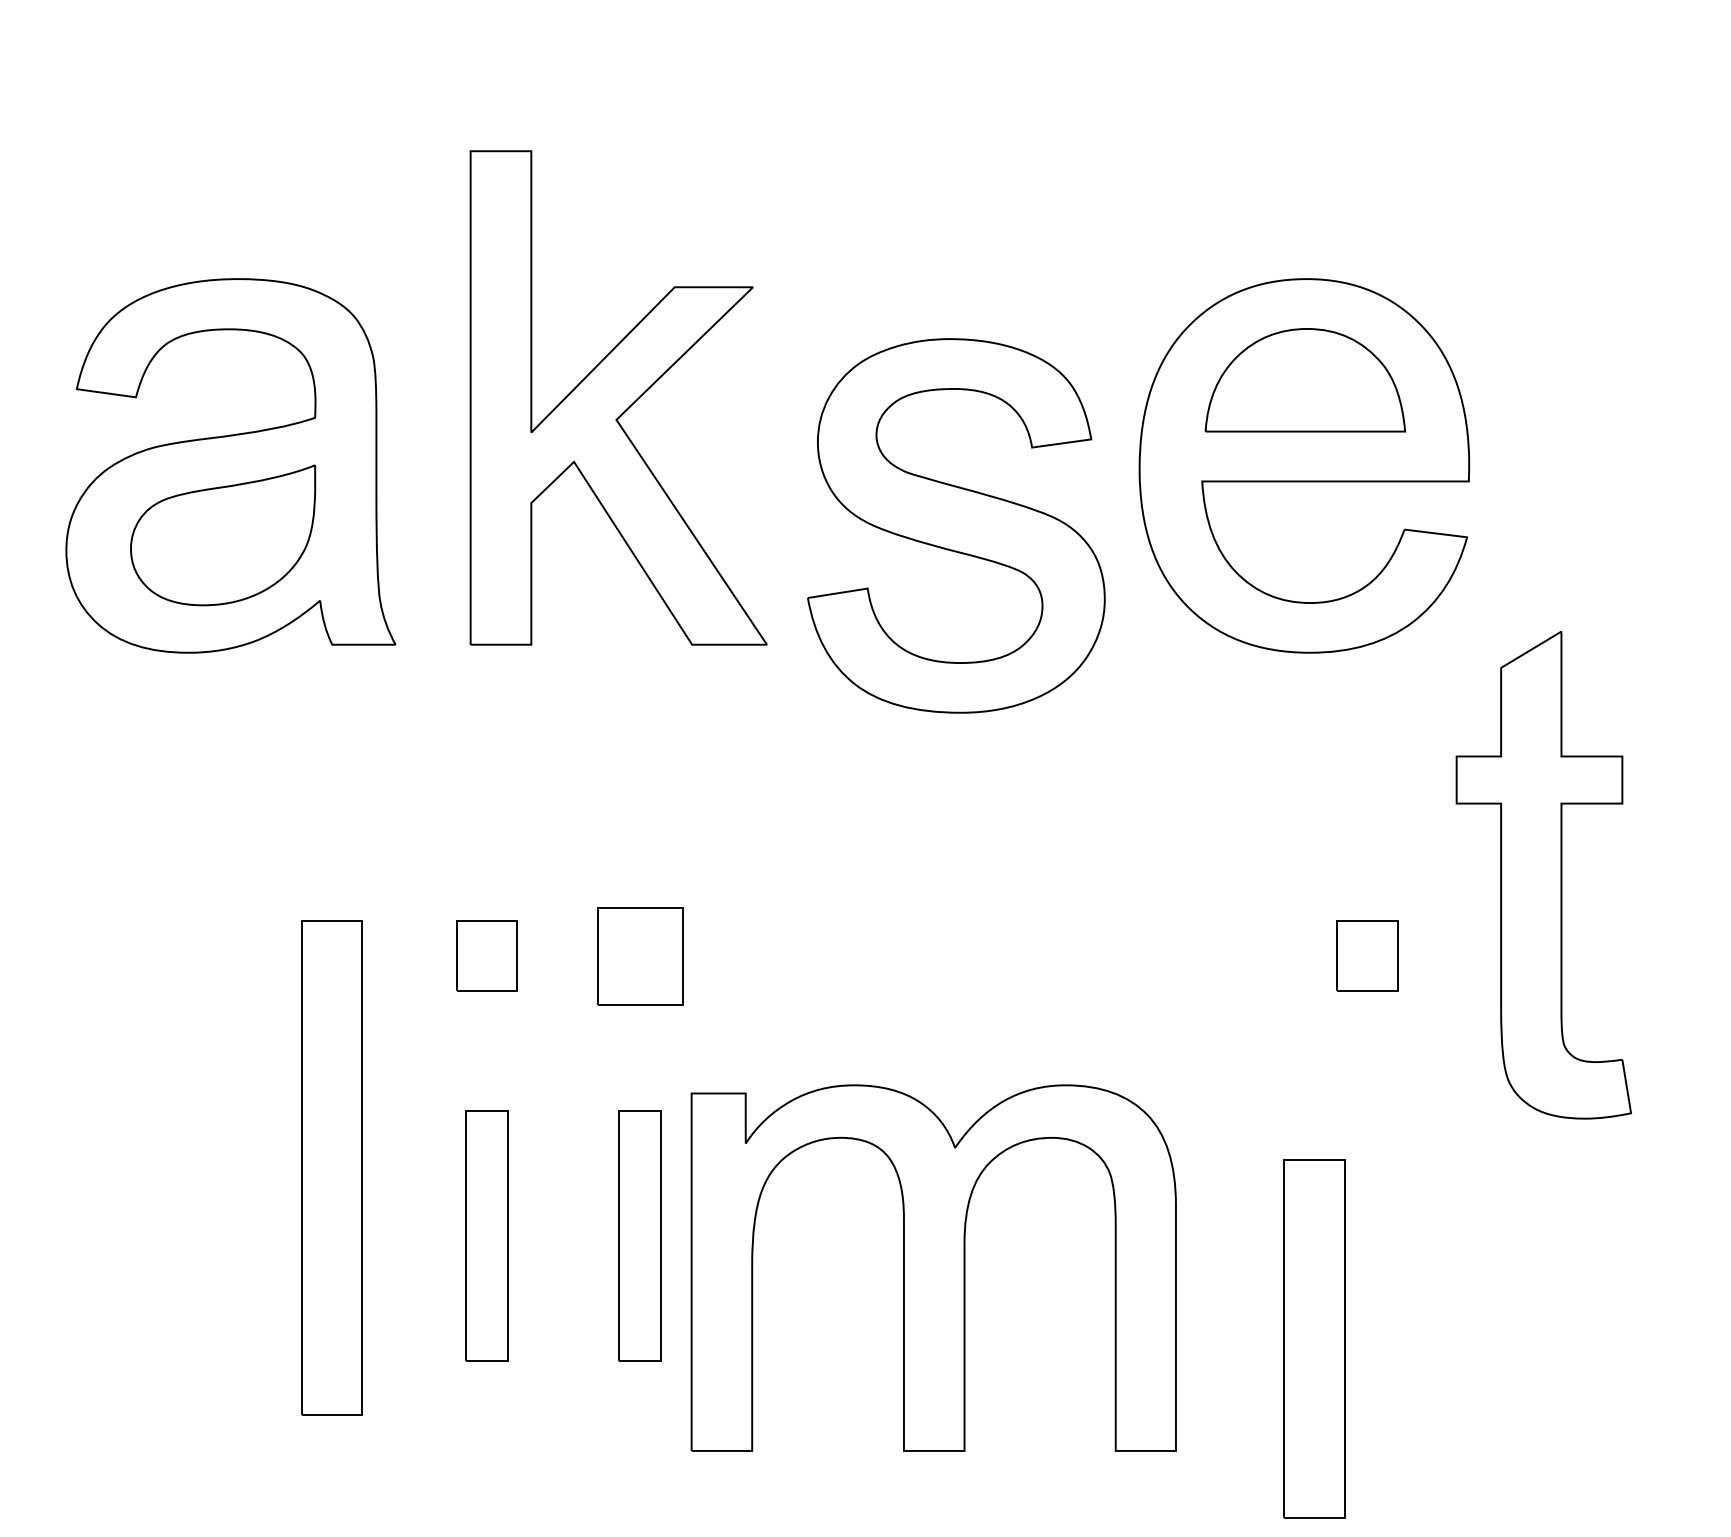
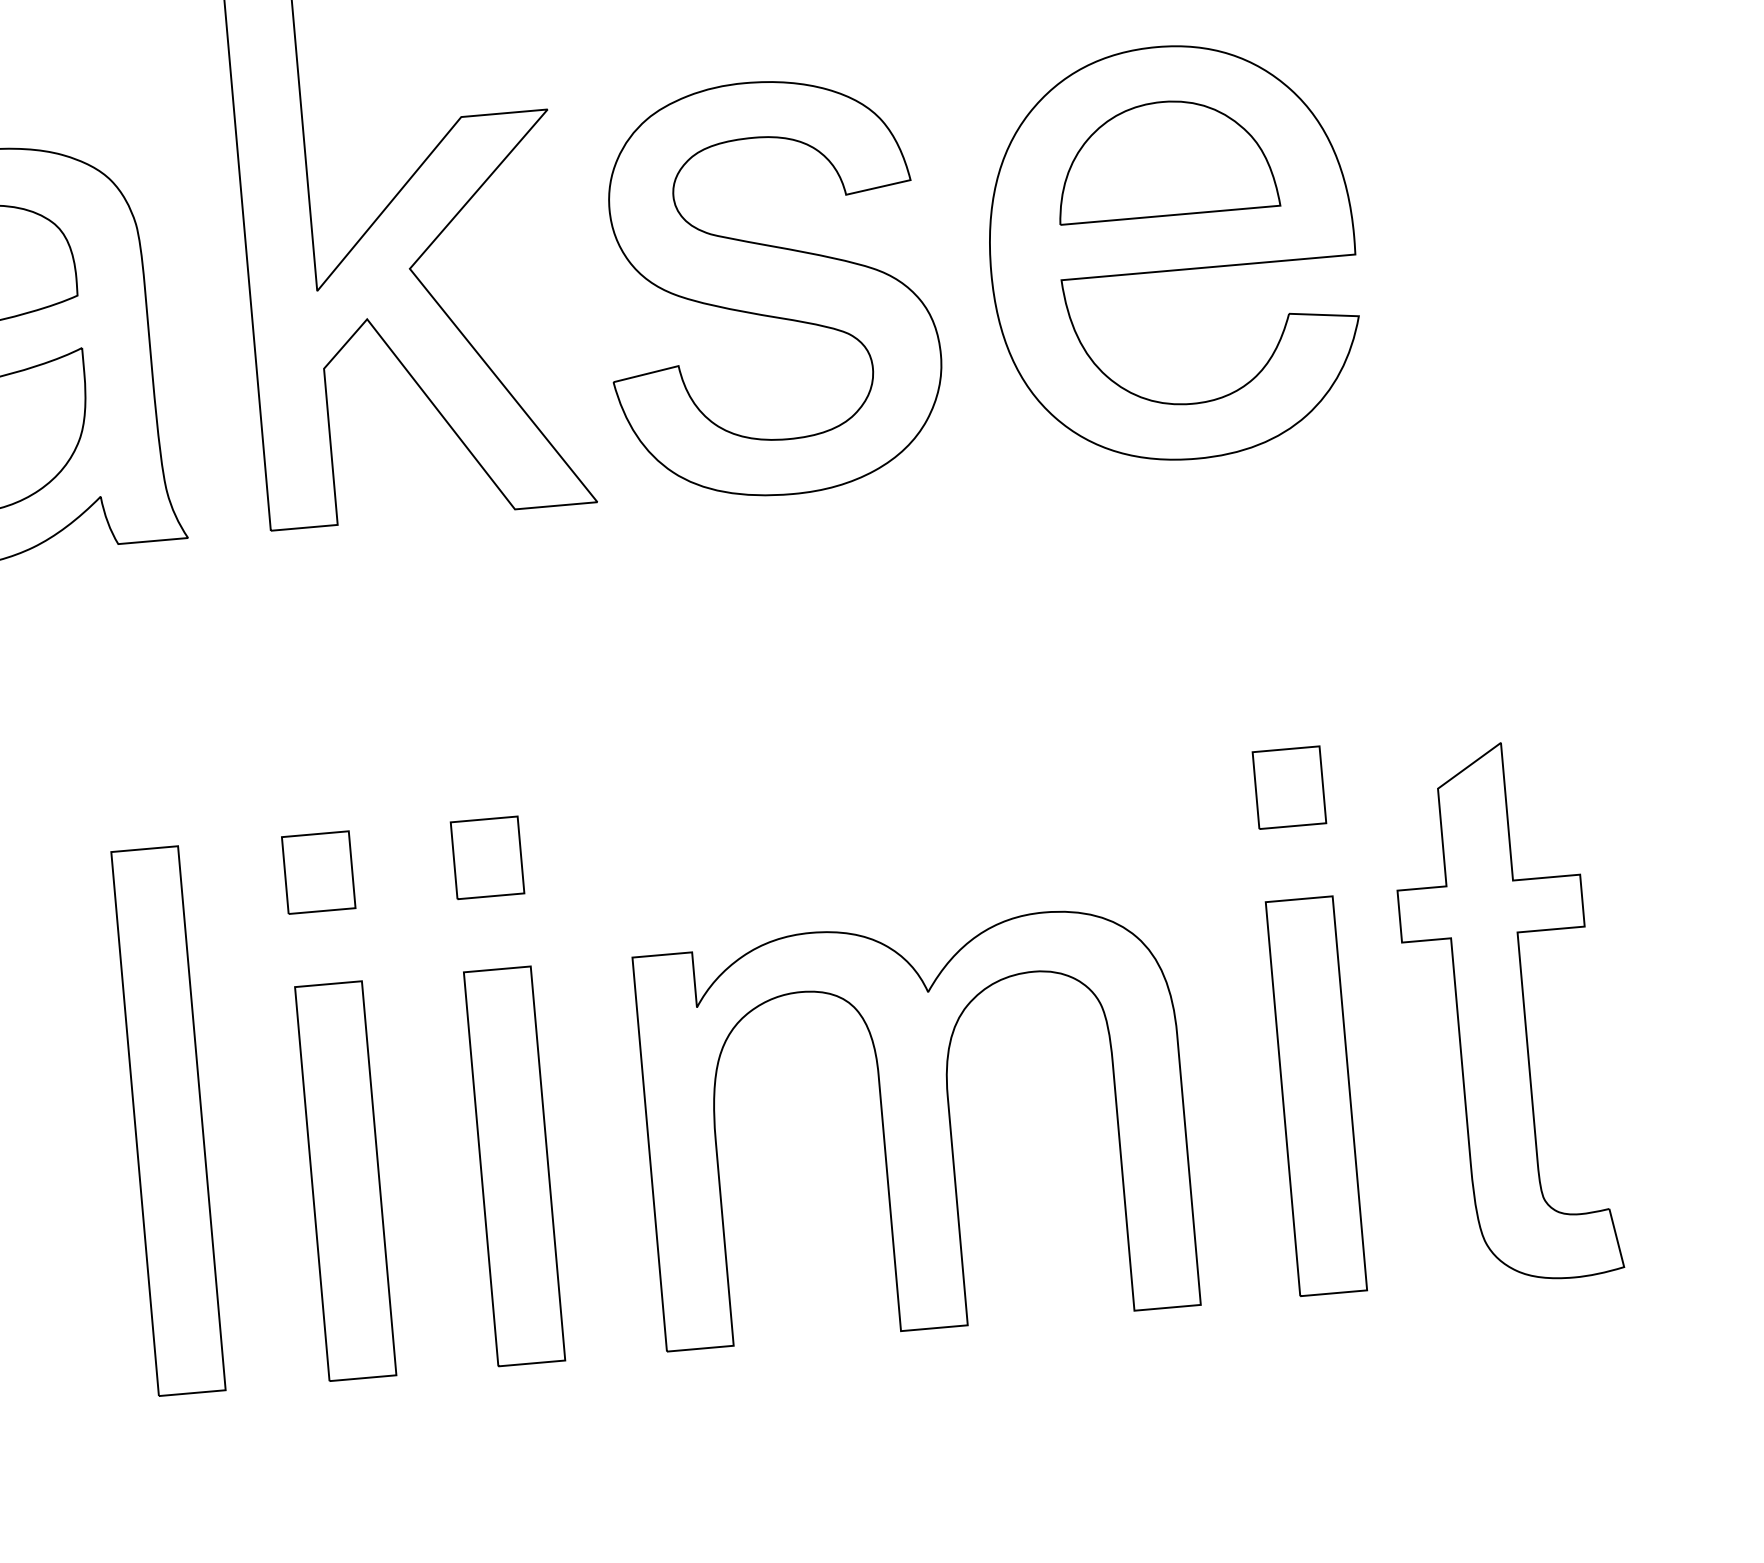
part: (956, 525) -> (770, 287), moved
part: (1543, 875) -> (1504, 1013), moved
part: (639, 955) -> (486, 857), size x0.71
part: (486, 1235) -> (345, 1180), size x1.43
part: (639, 1235) -> (513, 1165), size x1.43
part: (933, 1267) -> (915, 1126), moved
part: (1314, 1338) -> (1316, 1095), moved

